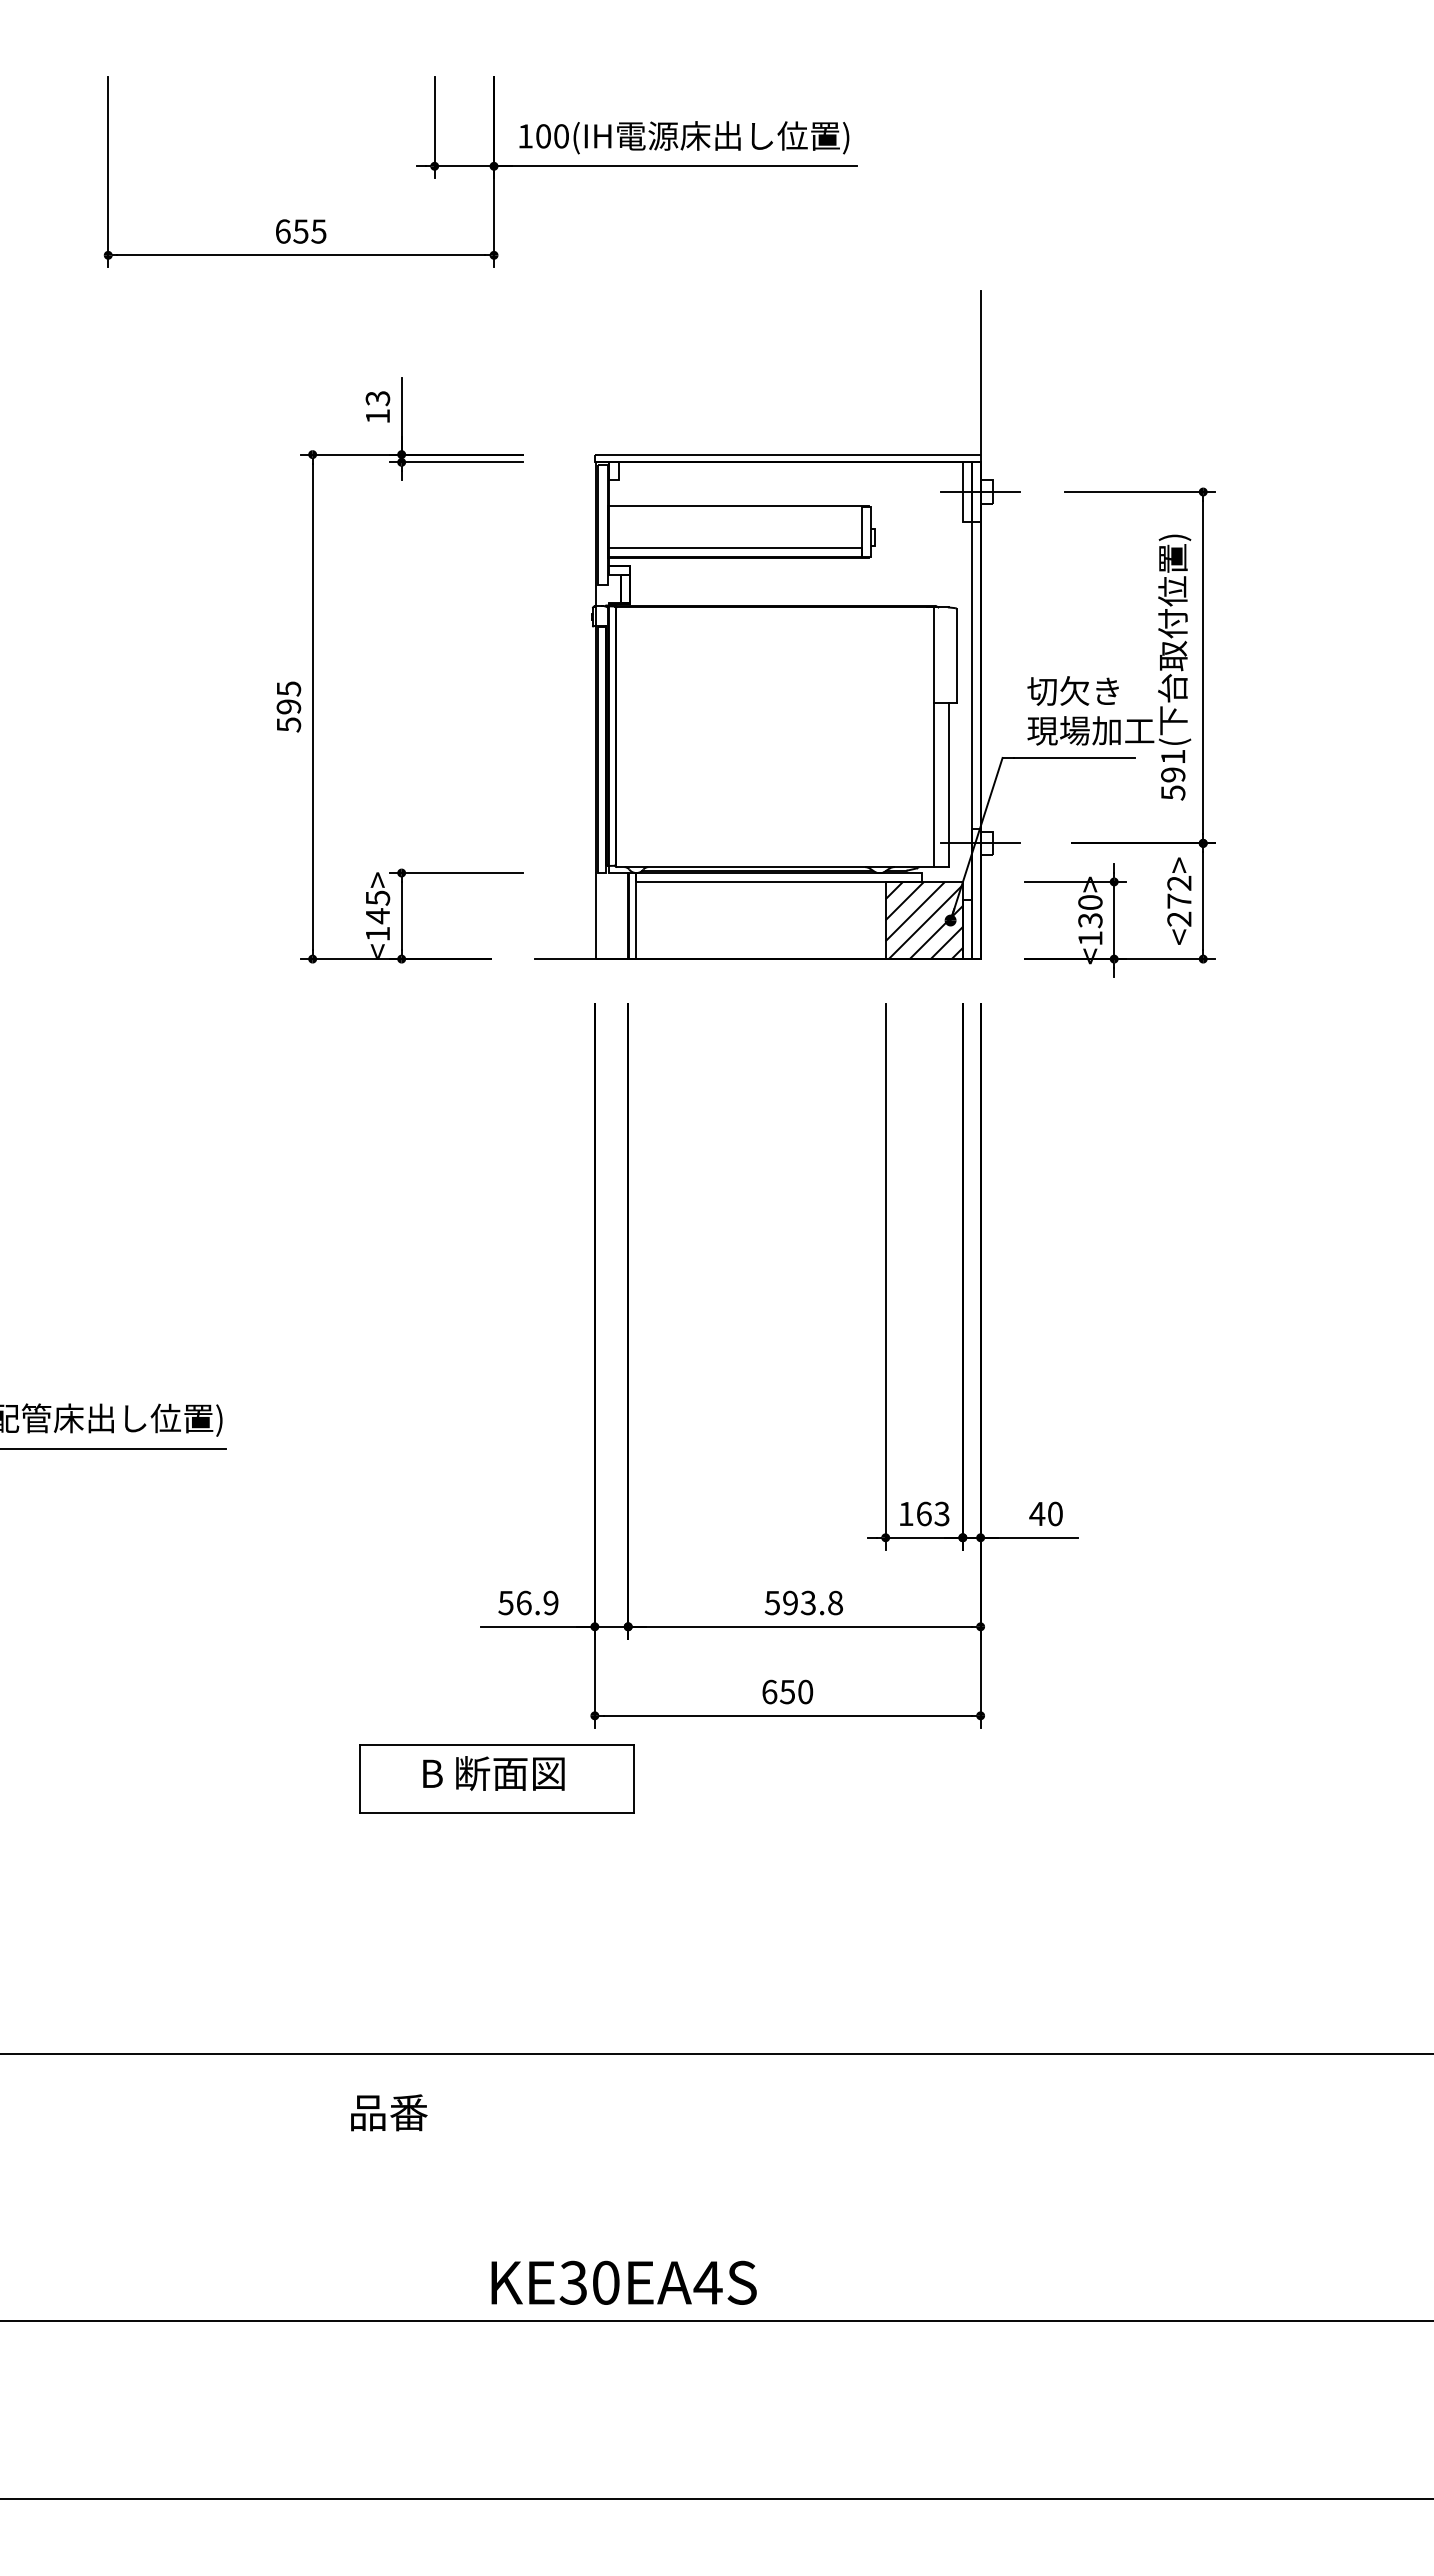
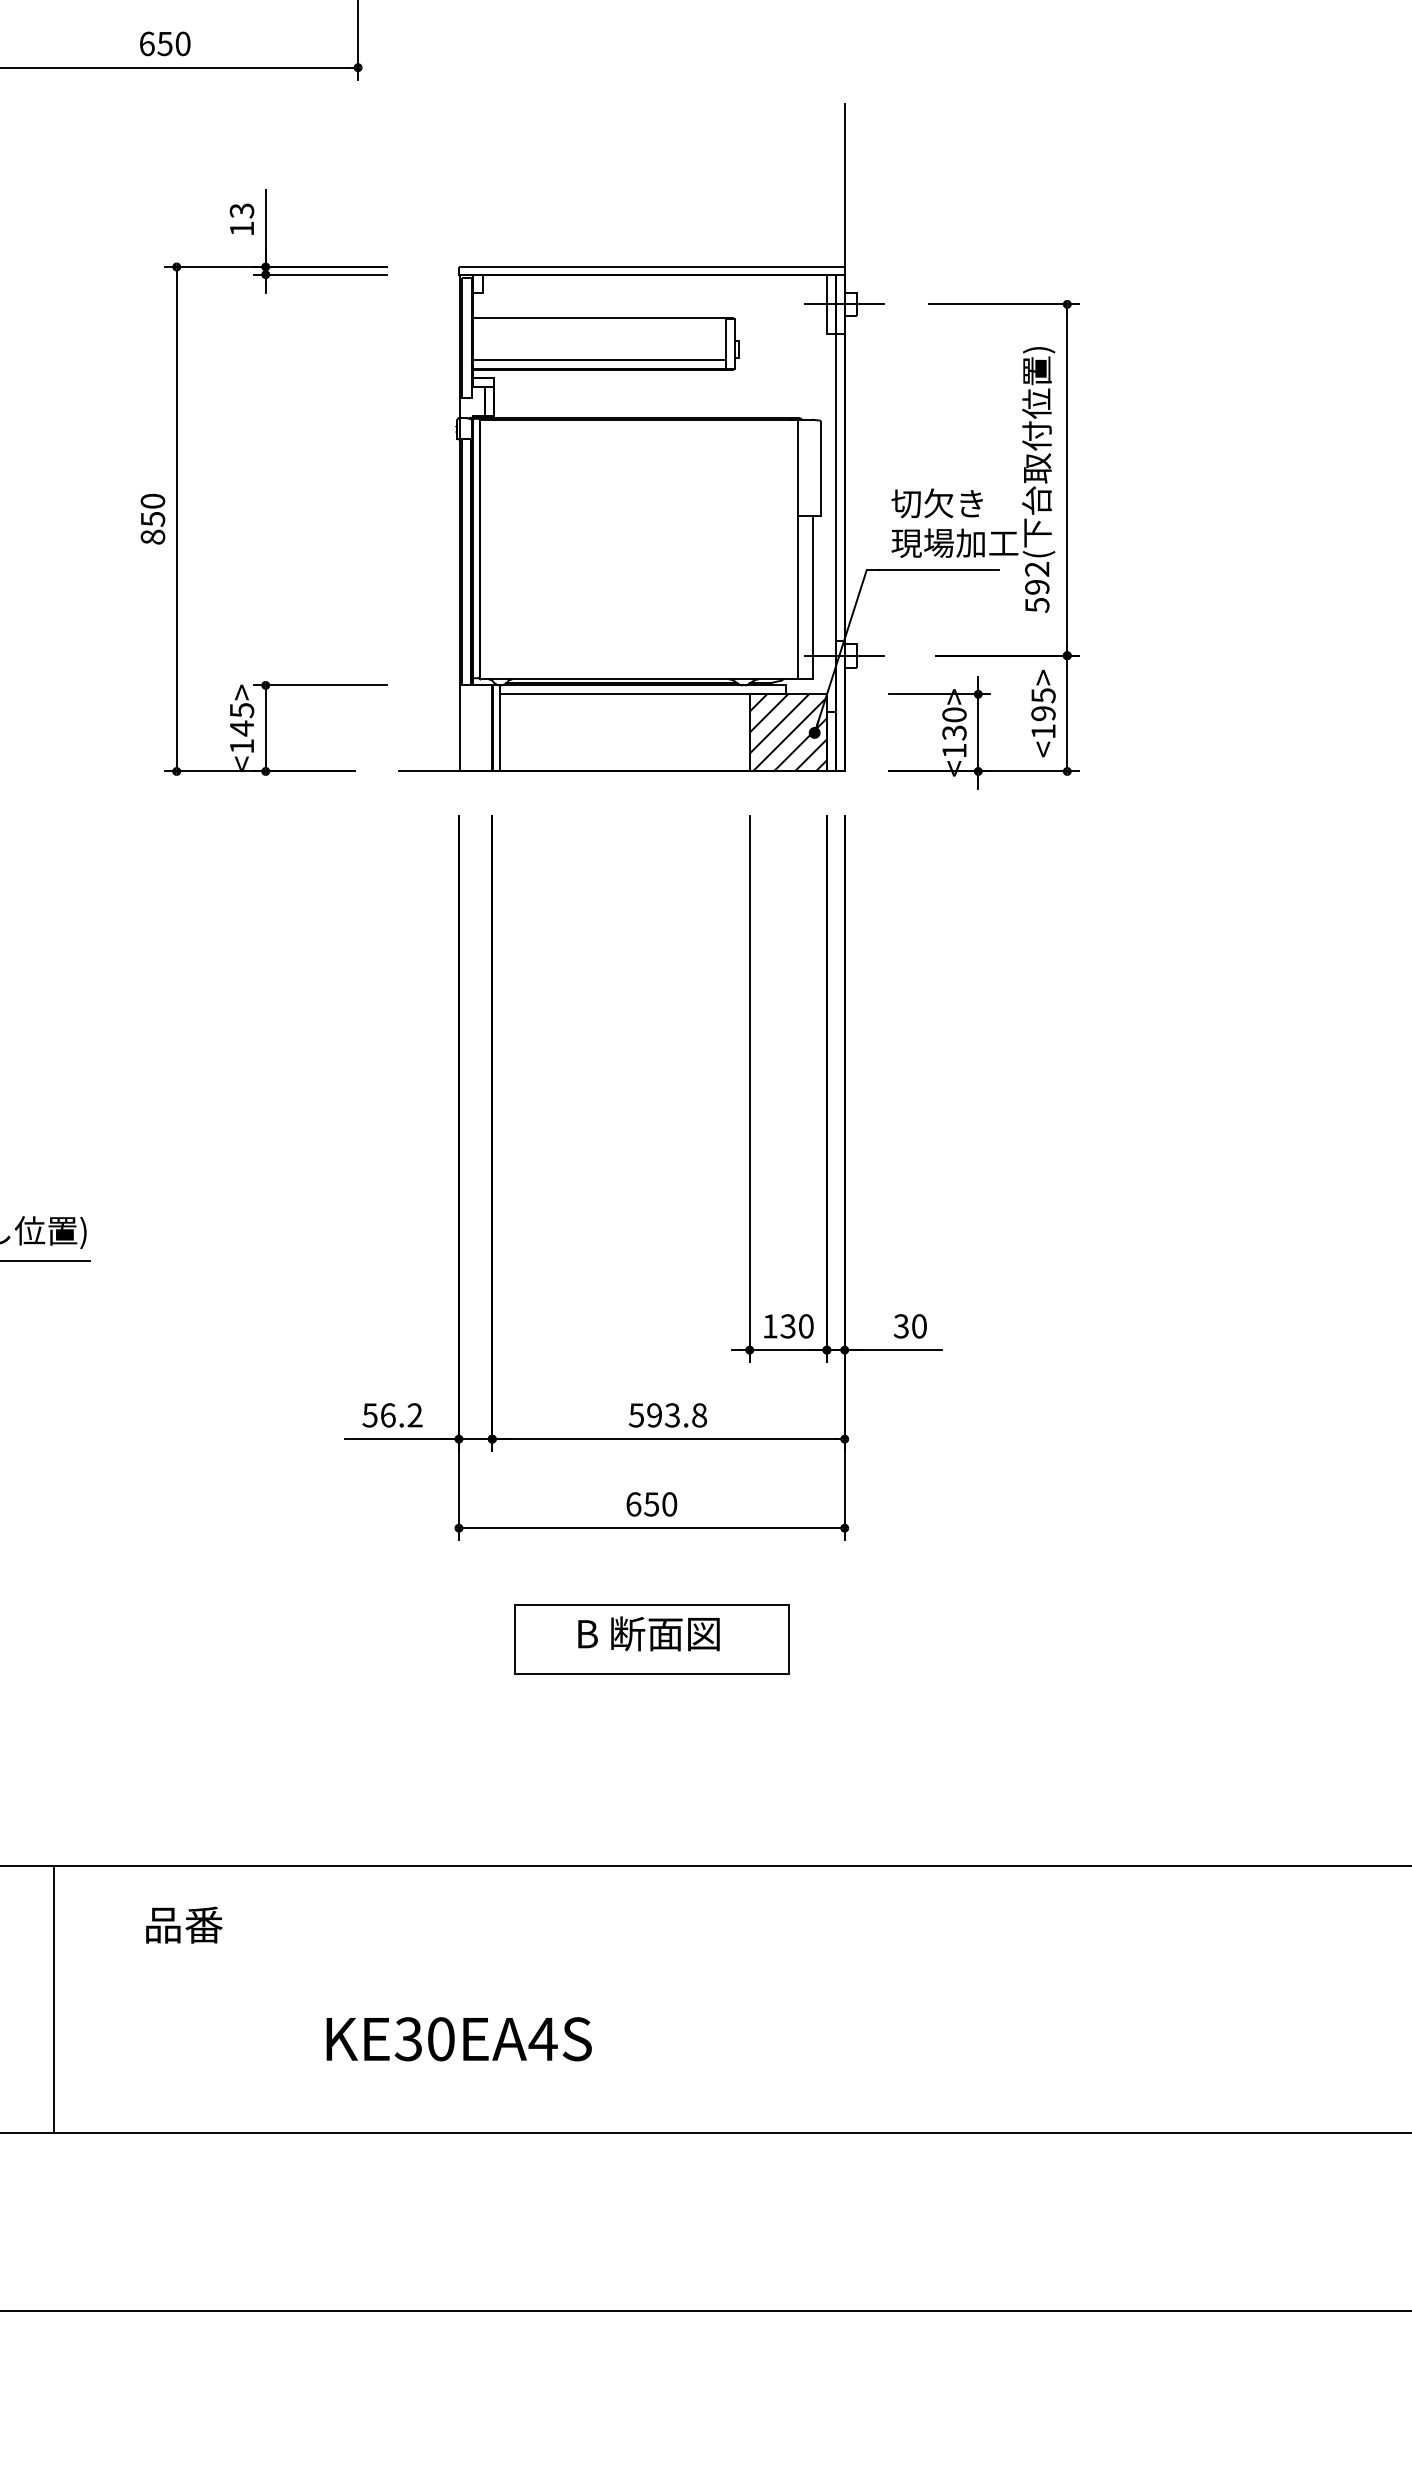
text: (318, 231) -> (182, 43), 655 -> 650
text: (288, 706) -> (152, 518), 595 -> 850
text: (1173, 756) -> (1037, 568), 591( -> 592(
text: (1179, 900) -> (1043, 712), <272> -> <195>
text: (932, 1513) -> (796, 1325), 163 -> 130
text: (1037, 1513) -> (901, 1325), 40 -> 30
text: (550, 1603) -> (414, 1415), 56.9 -> 56.2
part: (496, 1778) -> (651, 1638), moved
text: (389, 2112) -> (184, 1924), moved
line: (189, 2186) -> (53, 1998), added
text: (623, 2282) -> (458, 2038), moved

